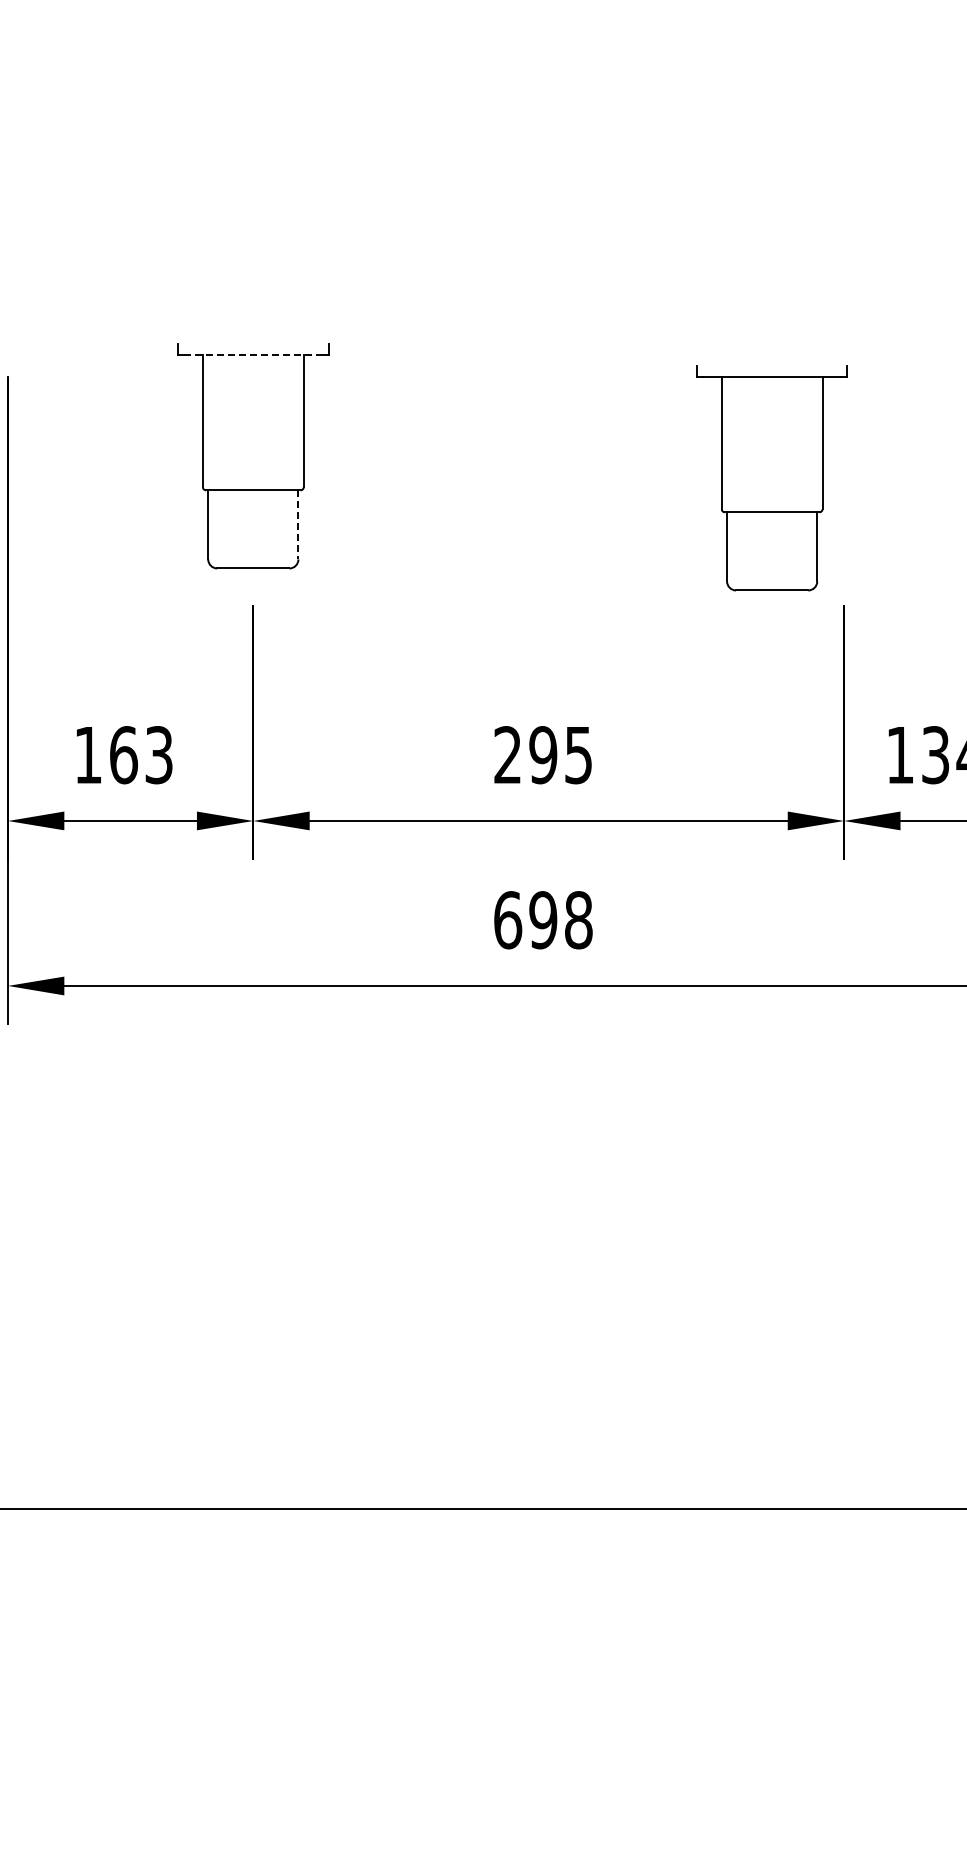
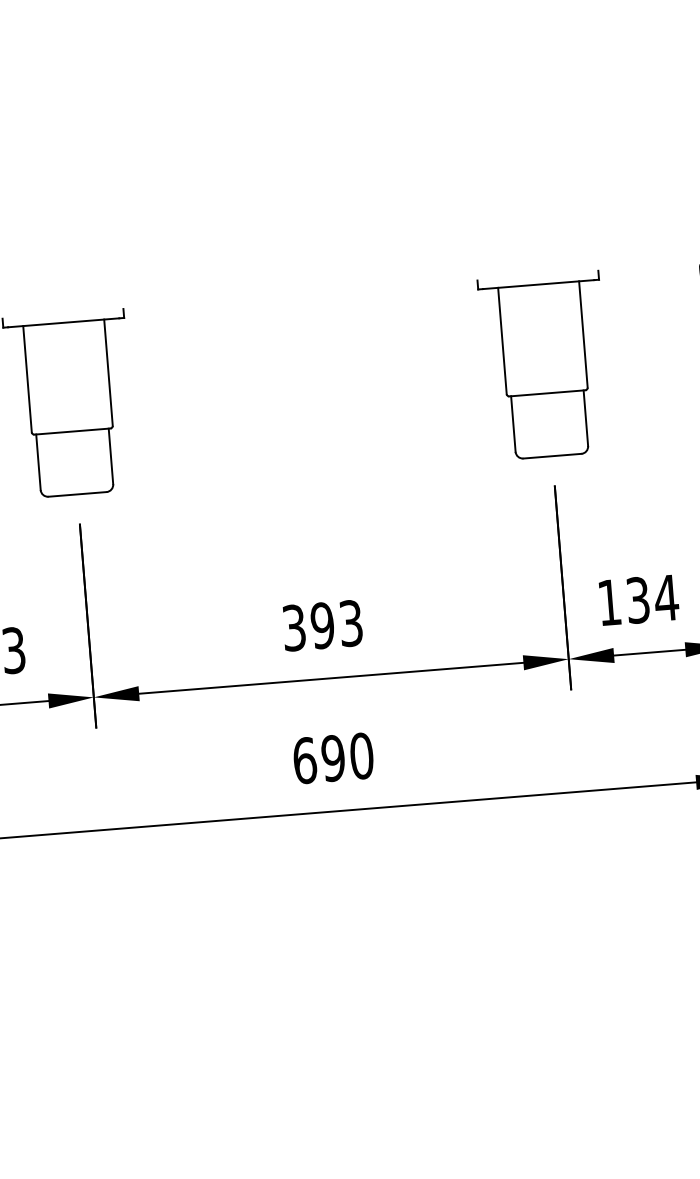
line: (252, 355) -> (63, 323), dashed -> solid
part: (771, 478) -> (544, 366), moved
line: (298, 524) -> (110, 456), dashed -> solid
text: (543, 755) -> (322, 625), 295 -> 393
text: (578, 920) -> (361, 756), 698 -> 690

